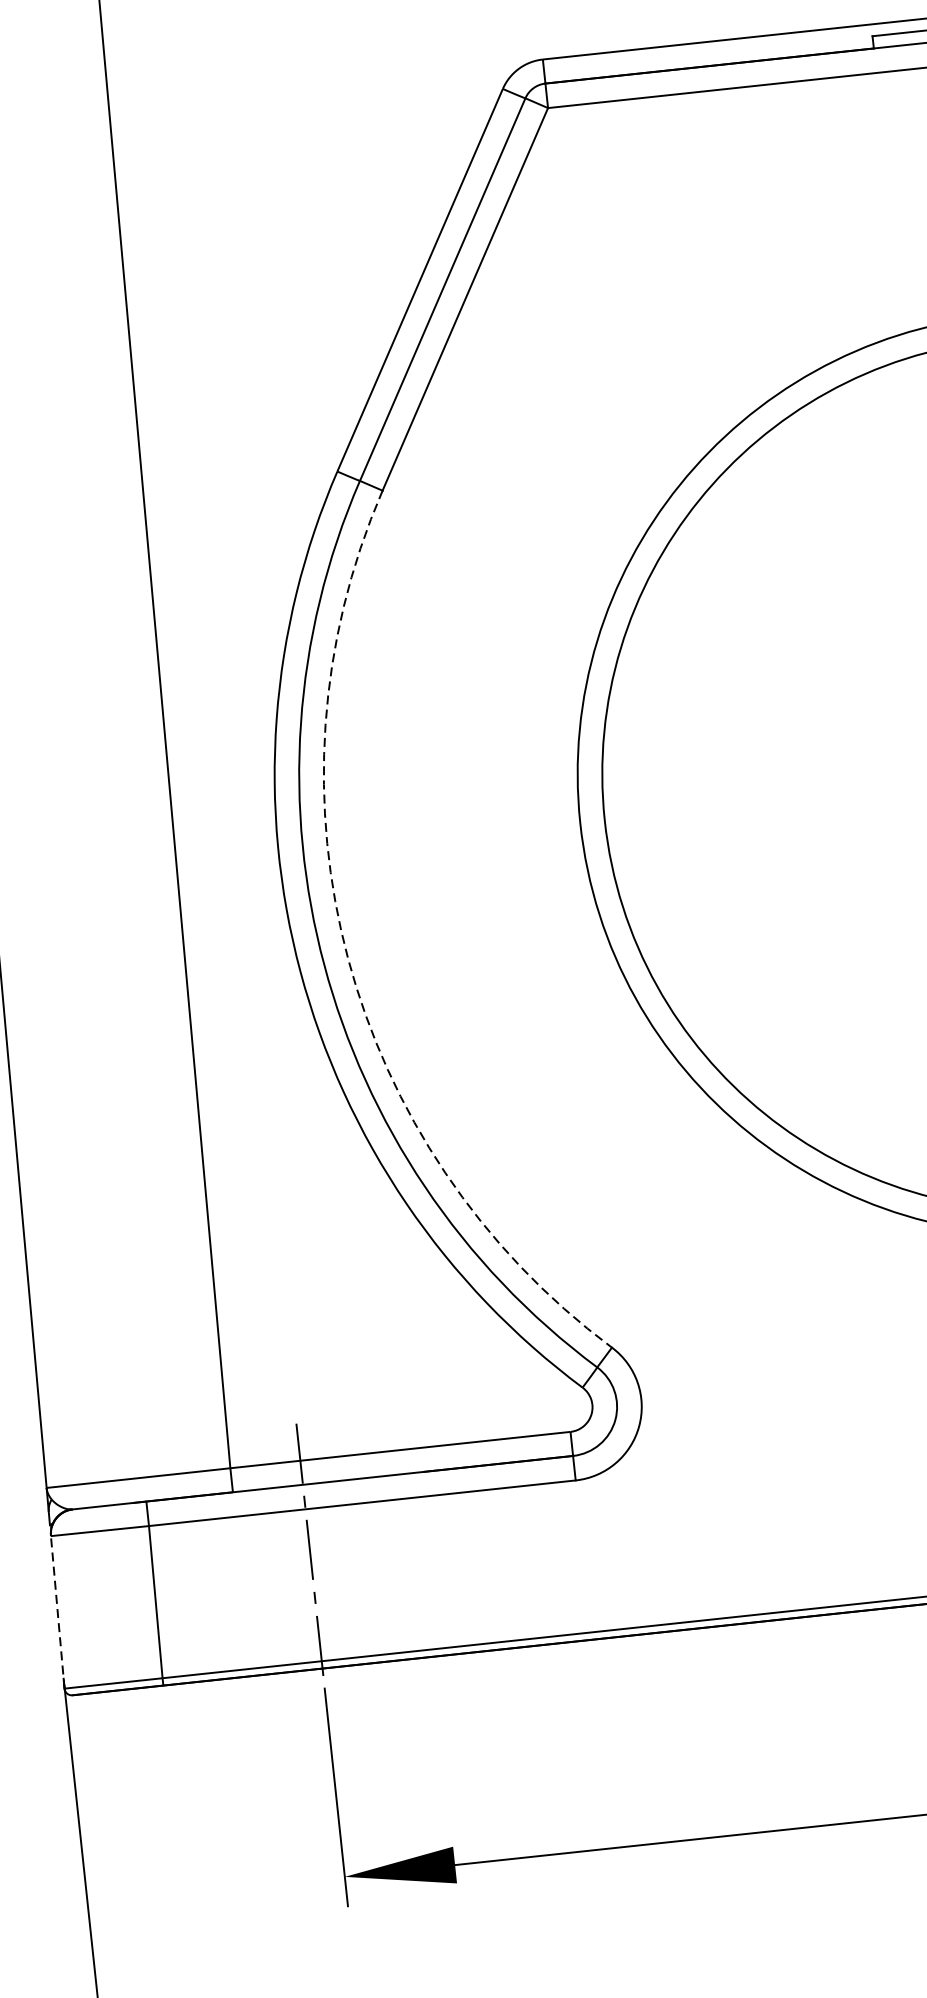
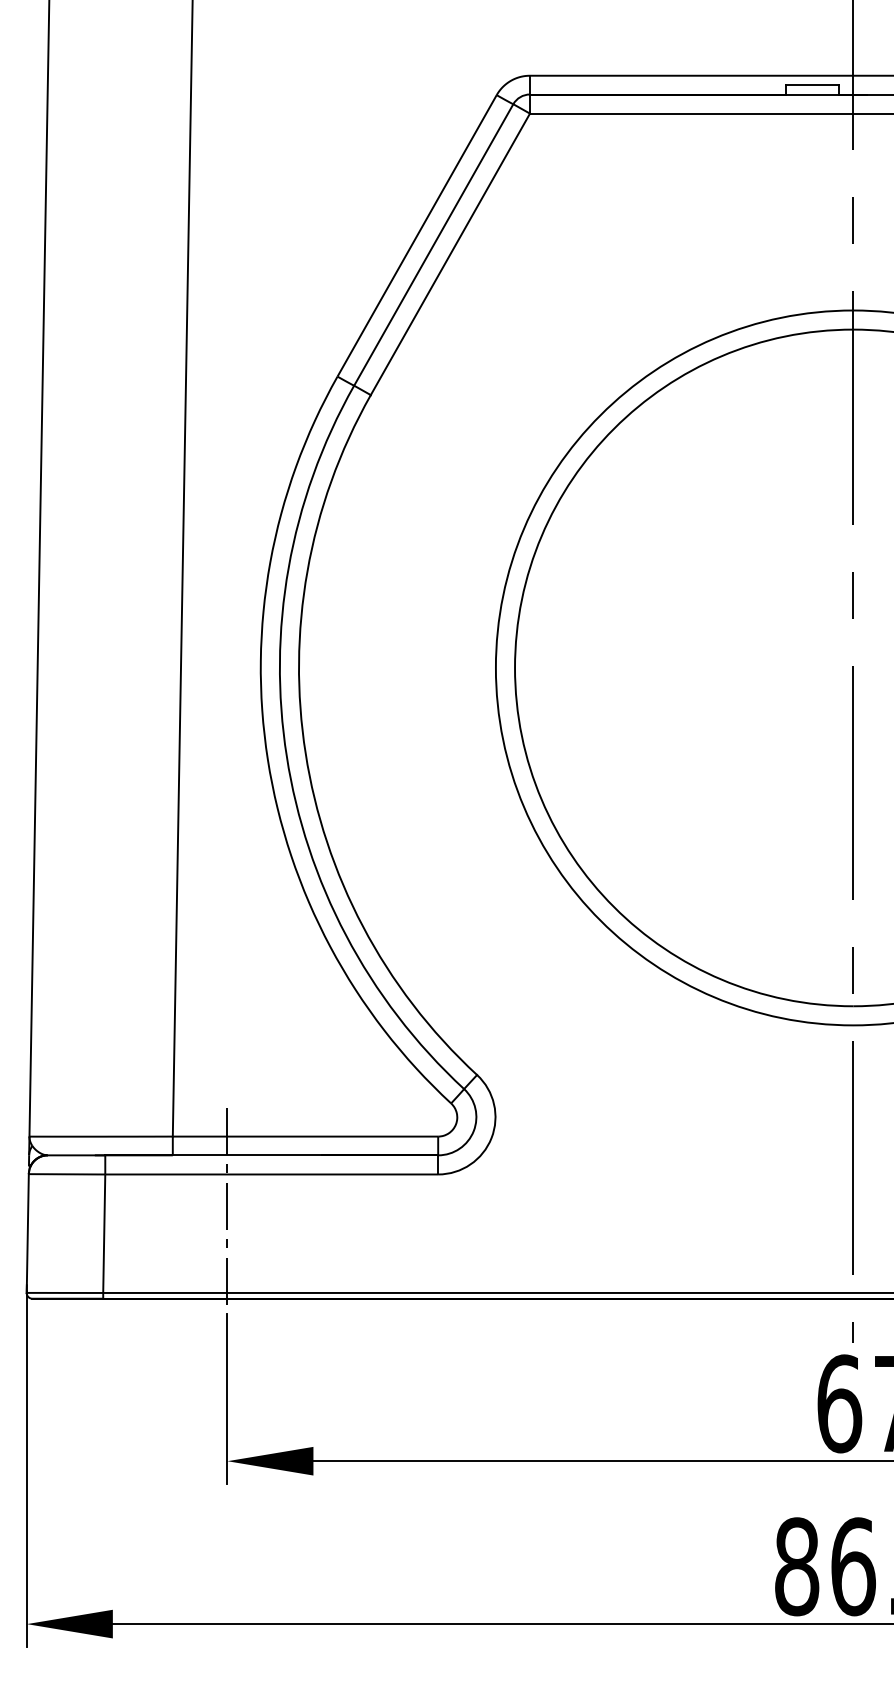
arc: (347, 959) -> (305, 753), dashed -> solid
line: (57, 1612) -> (27, 1233), dashed -> solid

